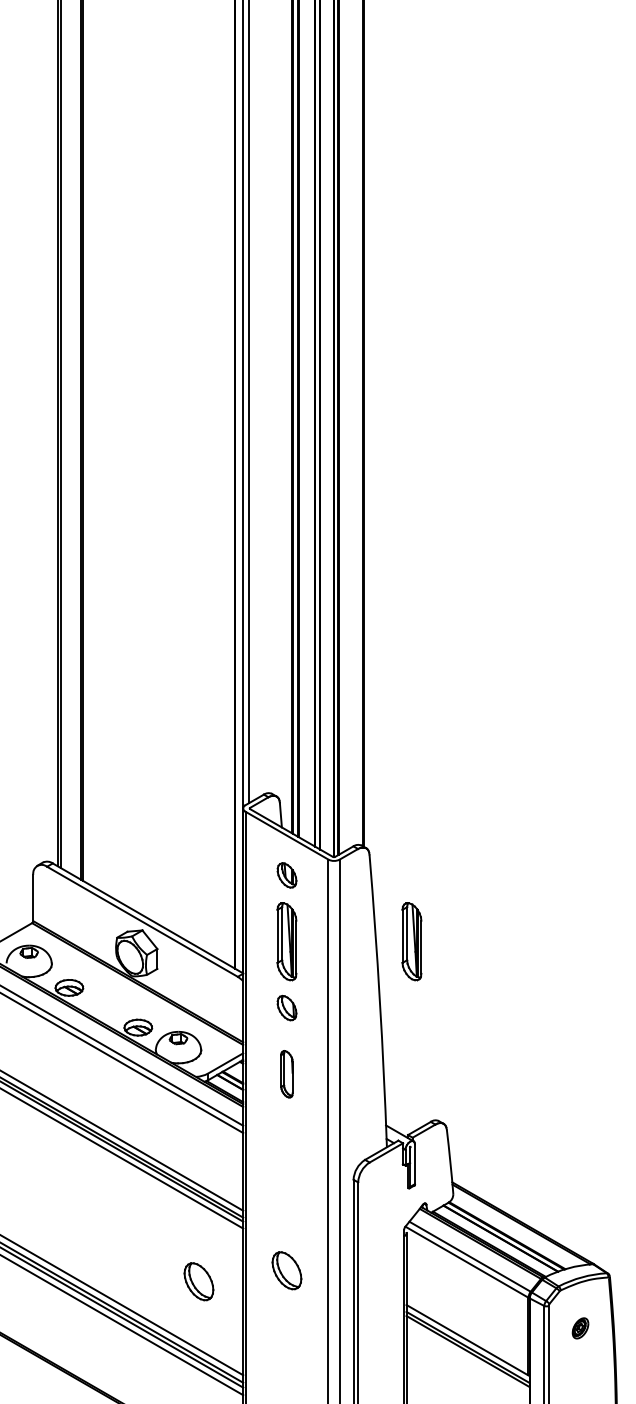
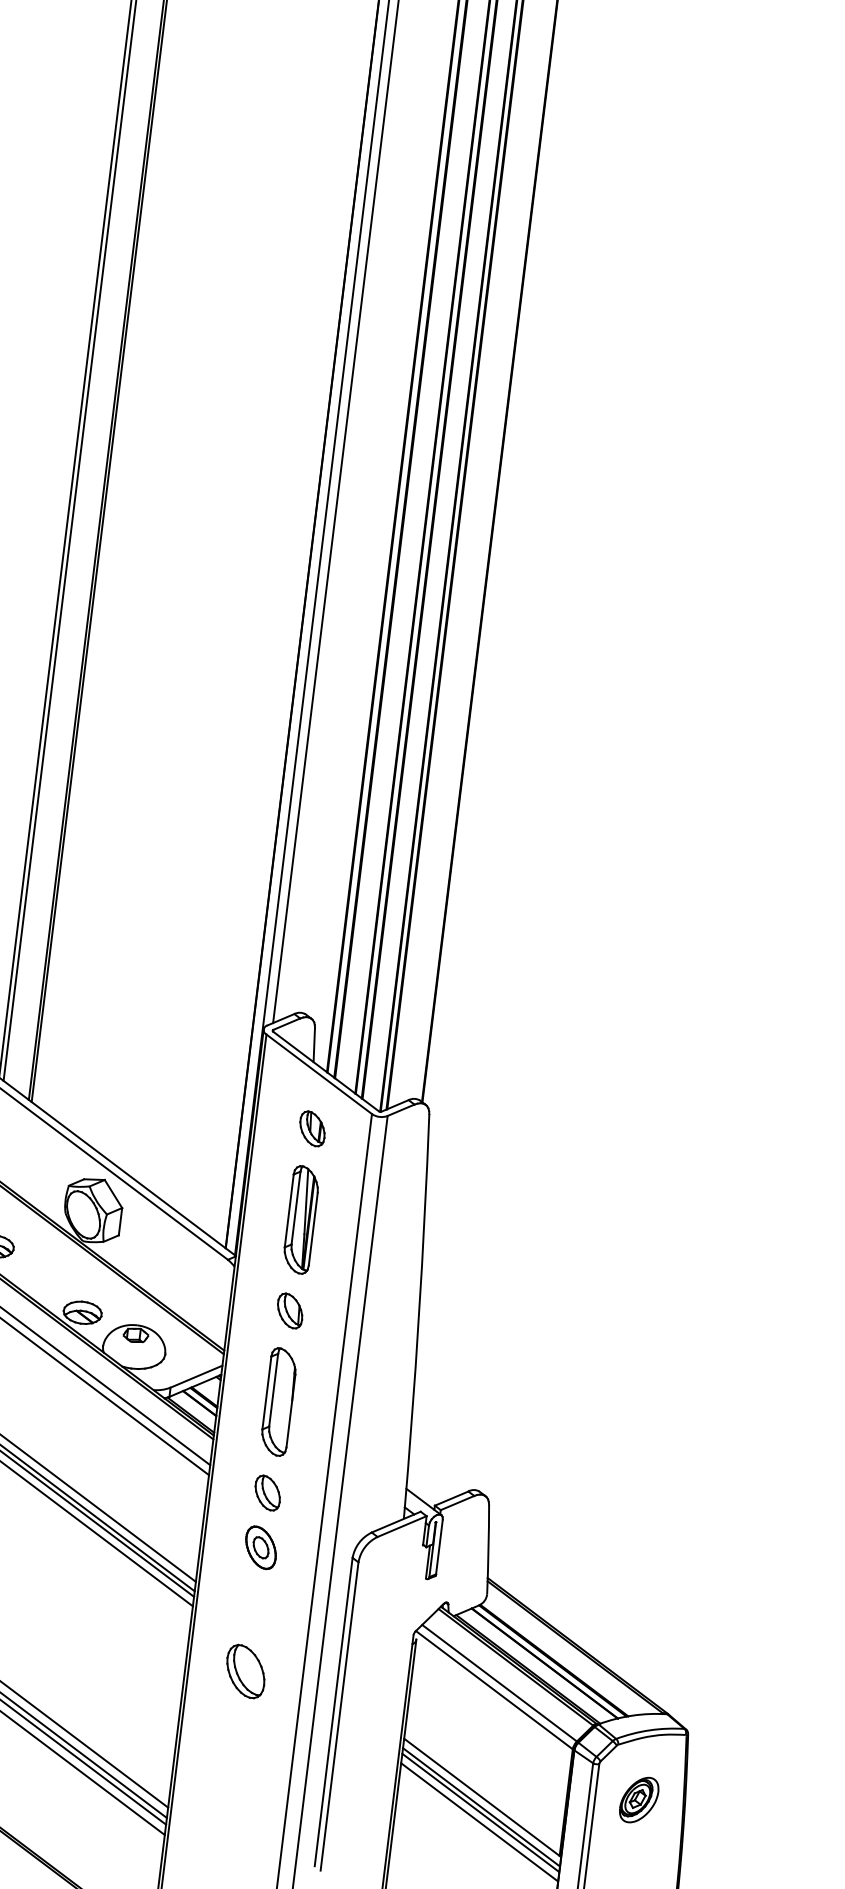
part: (411, 941) -> (472, 1240), removed
part: (286, 1073) -> (278, 1400), size x1.67
part: (286, 1140) -> (267, 1492), added
part: (286, 1180) -> (260, 1547), added
part: (198, 1281) -> (122, 1671), removed
part: (580, 1328) -> (639, 1800), size x1.67
line: (467, 1357) -> (479, 1821), added

